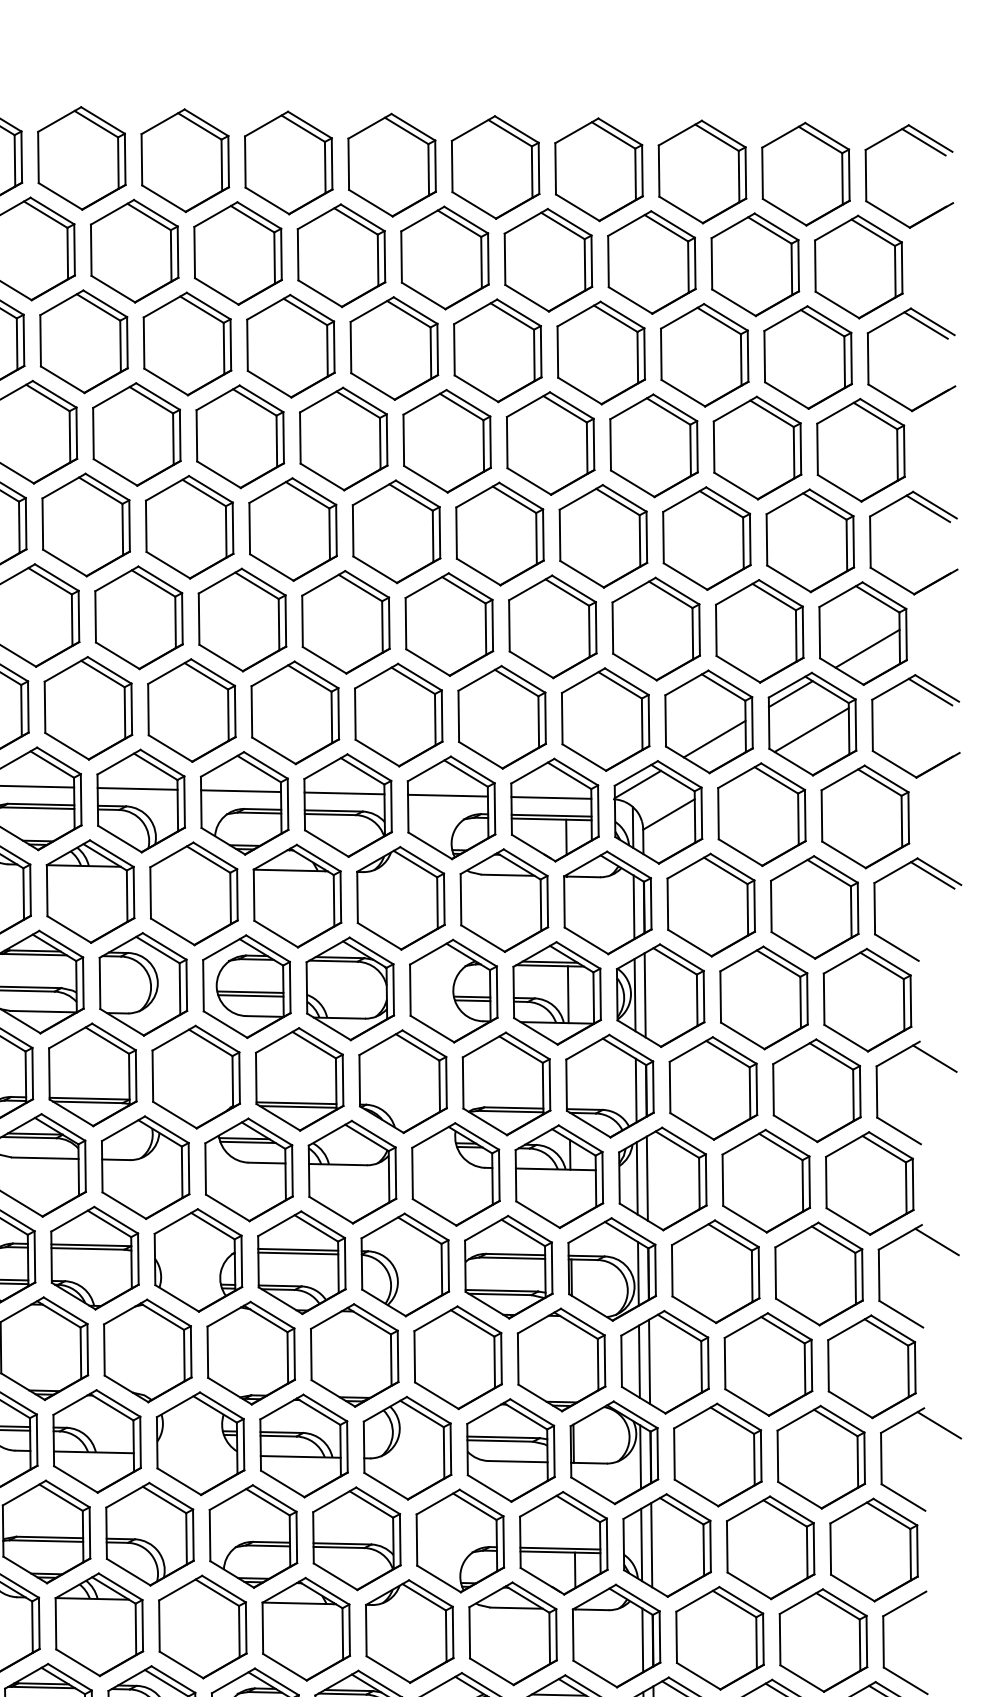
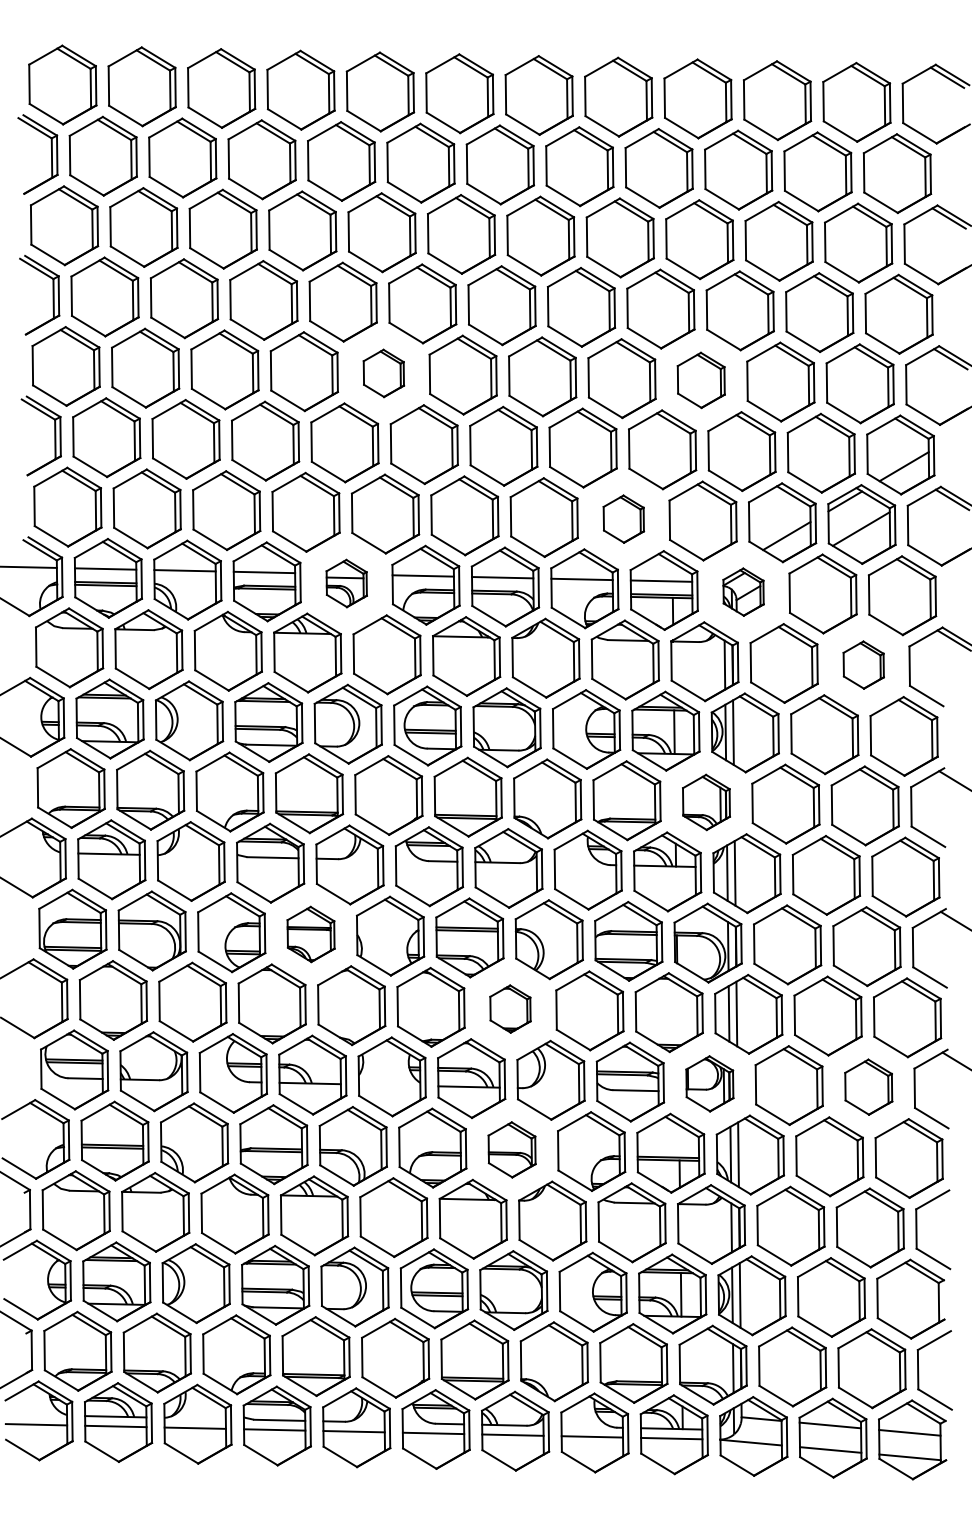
part: (189, 527) -> (383, 373), size x0.6
part: (602, 536) -> (700, 380), size x0.7
part: (501, 716) -> (623, 518), size x0.6
part: (141, 800) -> (346, 583), size x0.6
part: (658, 811) -> (743, 591), size x0.6
part: (814, 906) -> (863, 664), size x0.6
part: (610, 1086) -> (706, 802), size x0.7
part: (94, 1258) -> (310, 934), size x0.7
part: (354, 1354) -> (510, 1008), size x0.6
part: (613, 1452) -> (709, 1083), size x0.7
part: (821, 1456) -> (868, 1086), size x0.7
part: (356, 1538) -> (511, 1149), size x0.7

